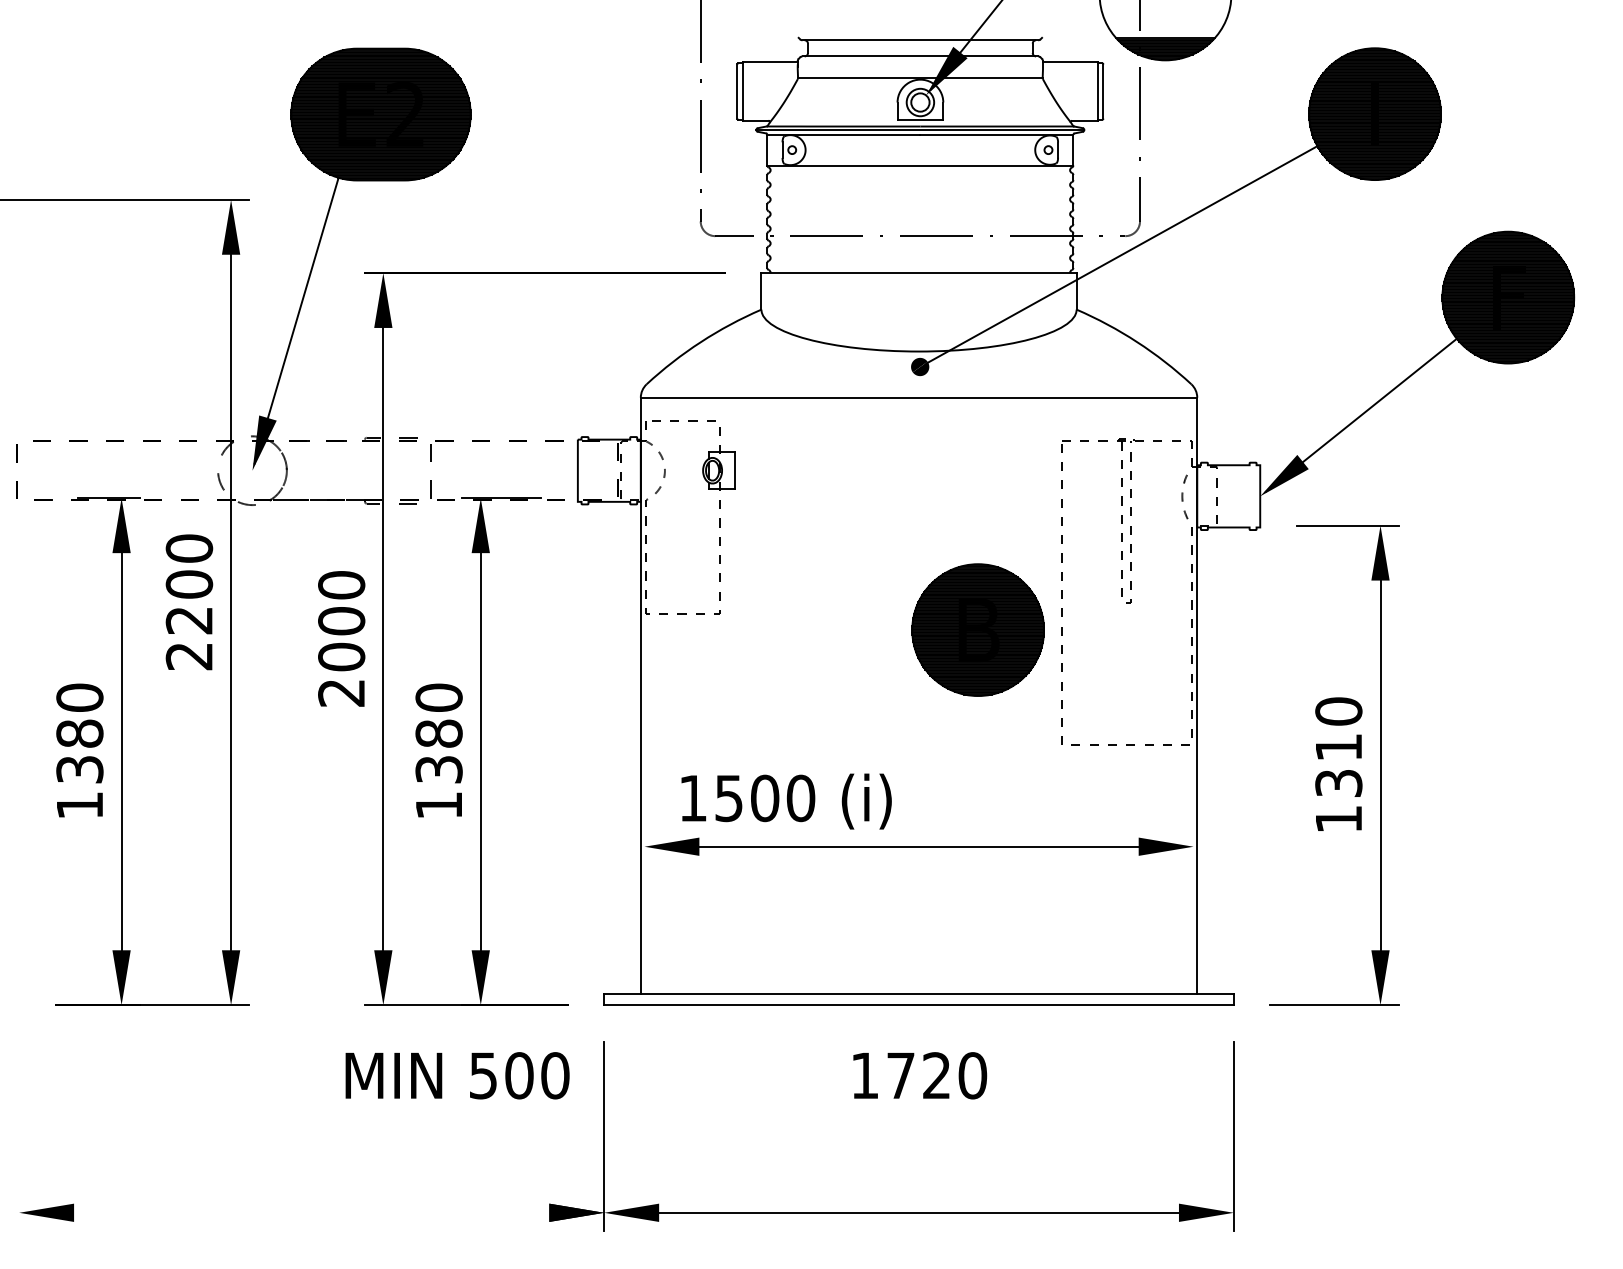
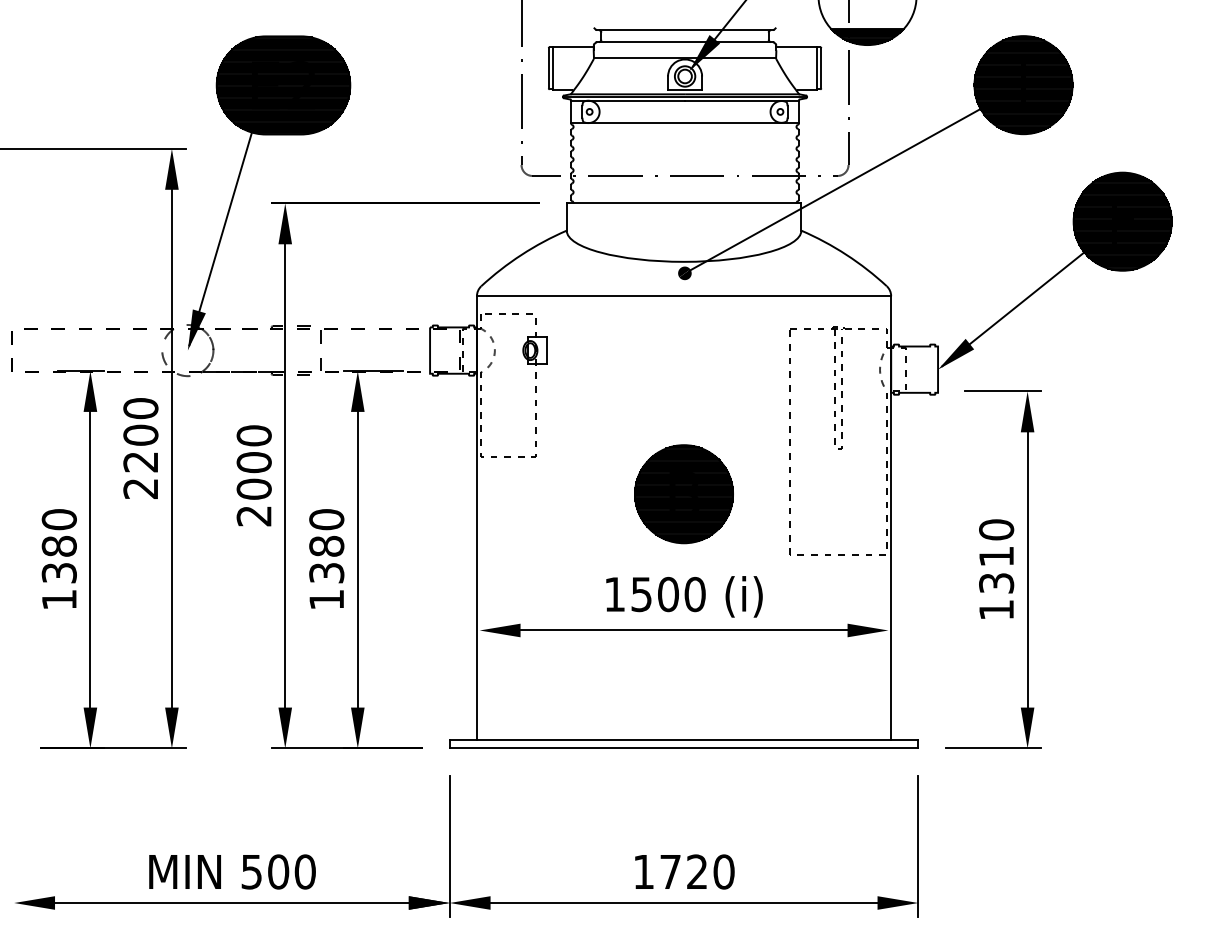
part: (977, 630) -> (683, 494), moved
text: (786, 801) -> (684, 596), moved
text: (457, 1075) -> (232, 871), moved
text: (919, 1075) -> (684, 871), moved
line: (311, 1213) -> (231, 903), added

